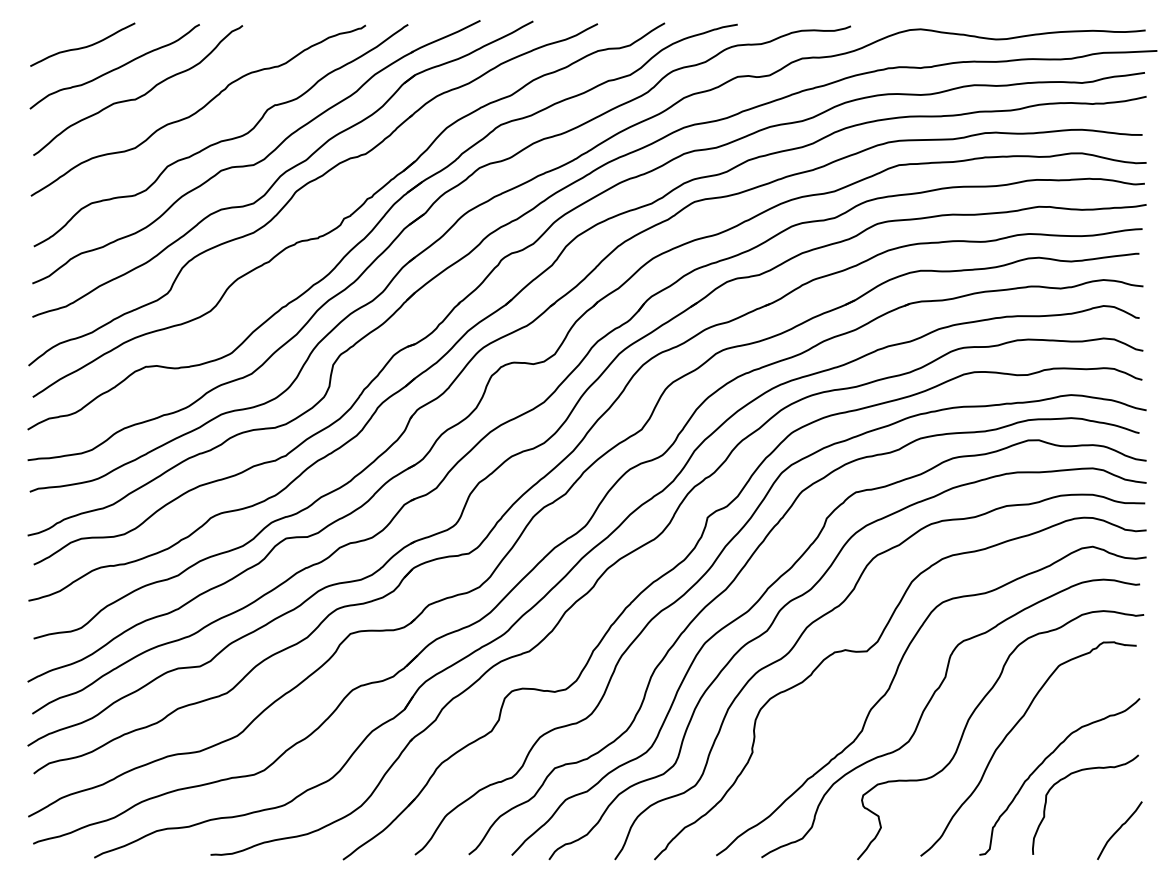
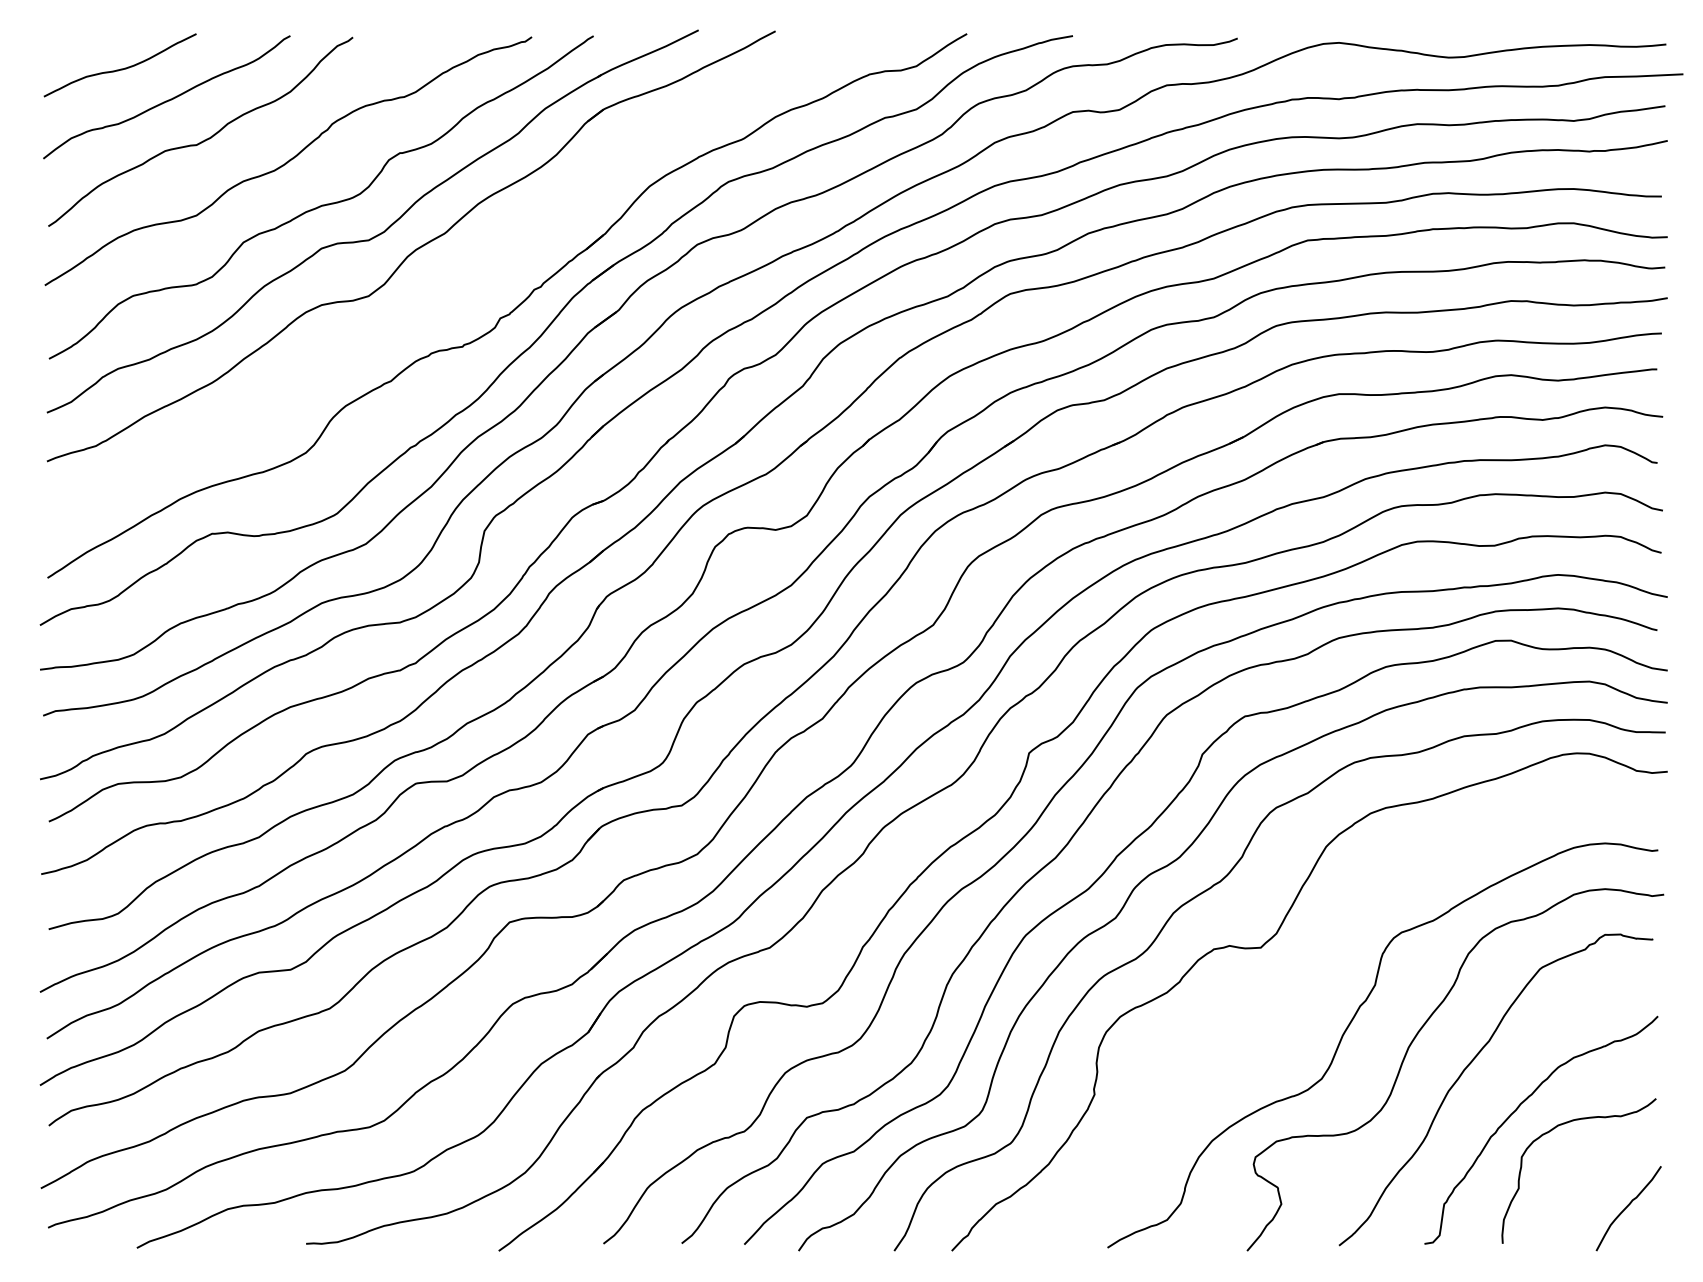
part: (305, 186) -> (444, 271), removed
curve: (893, 681) -> (1299, 991), removed

